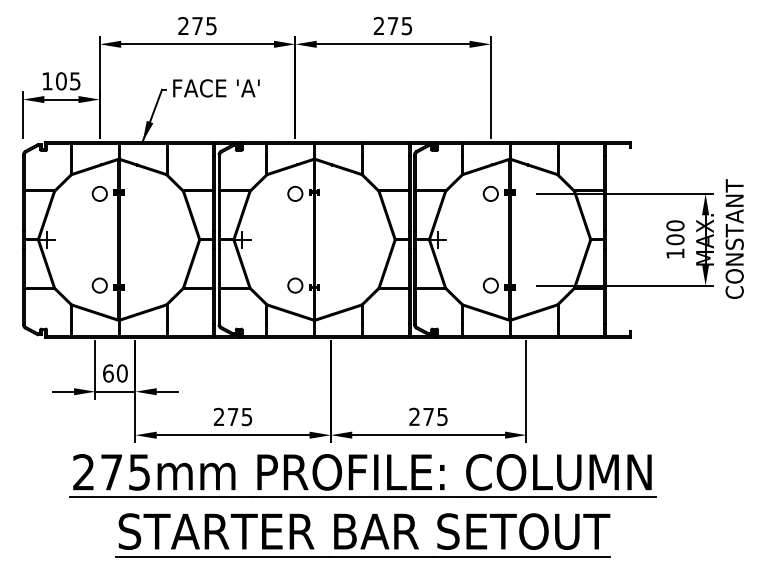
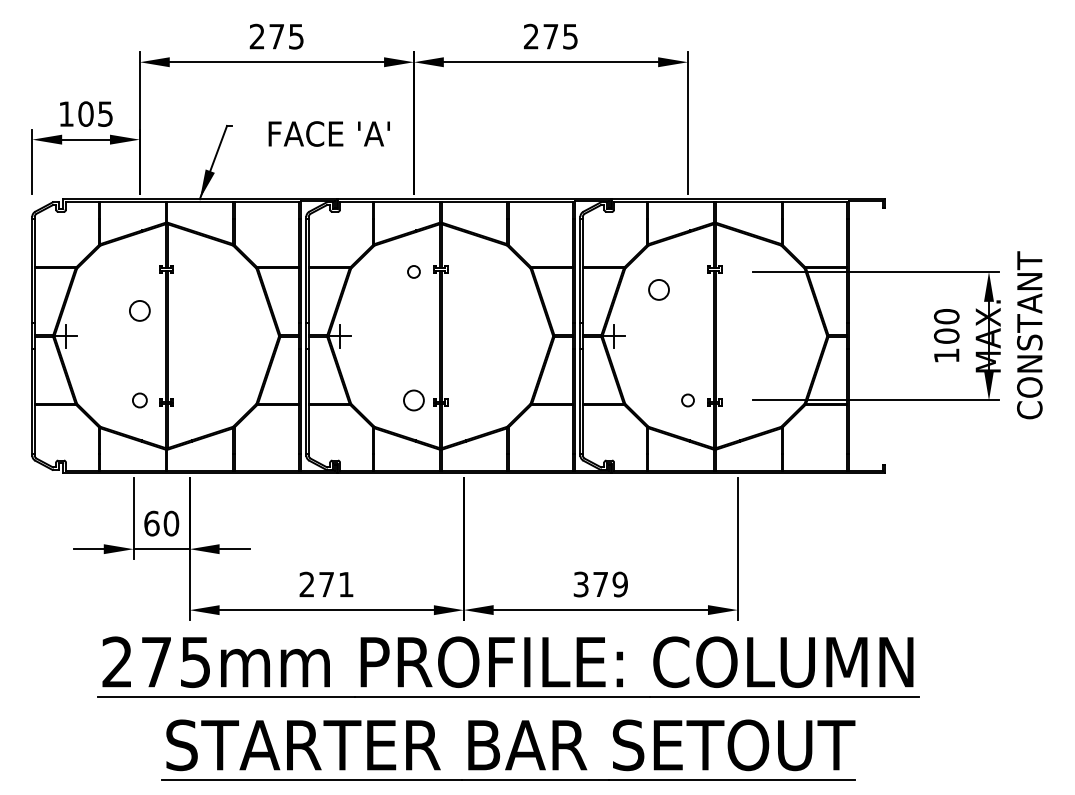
text: (215, 88) -> (328, 133), moved
circle: (99, 193) -> (139, 310), moved
circle: (295, 193) -> (413, 271), size x0.6
circle: (490, 193) -> (658, 289), moved
circle: (99, 285) -> (139, 400), size x0.7
circle: (490, 285) -> (687, 400), size x0.6
text: (246, 416) -> (345, 584), 275 -> 271
text: (428, 416) -> (600, 584), 275 -> 379

